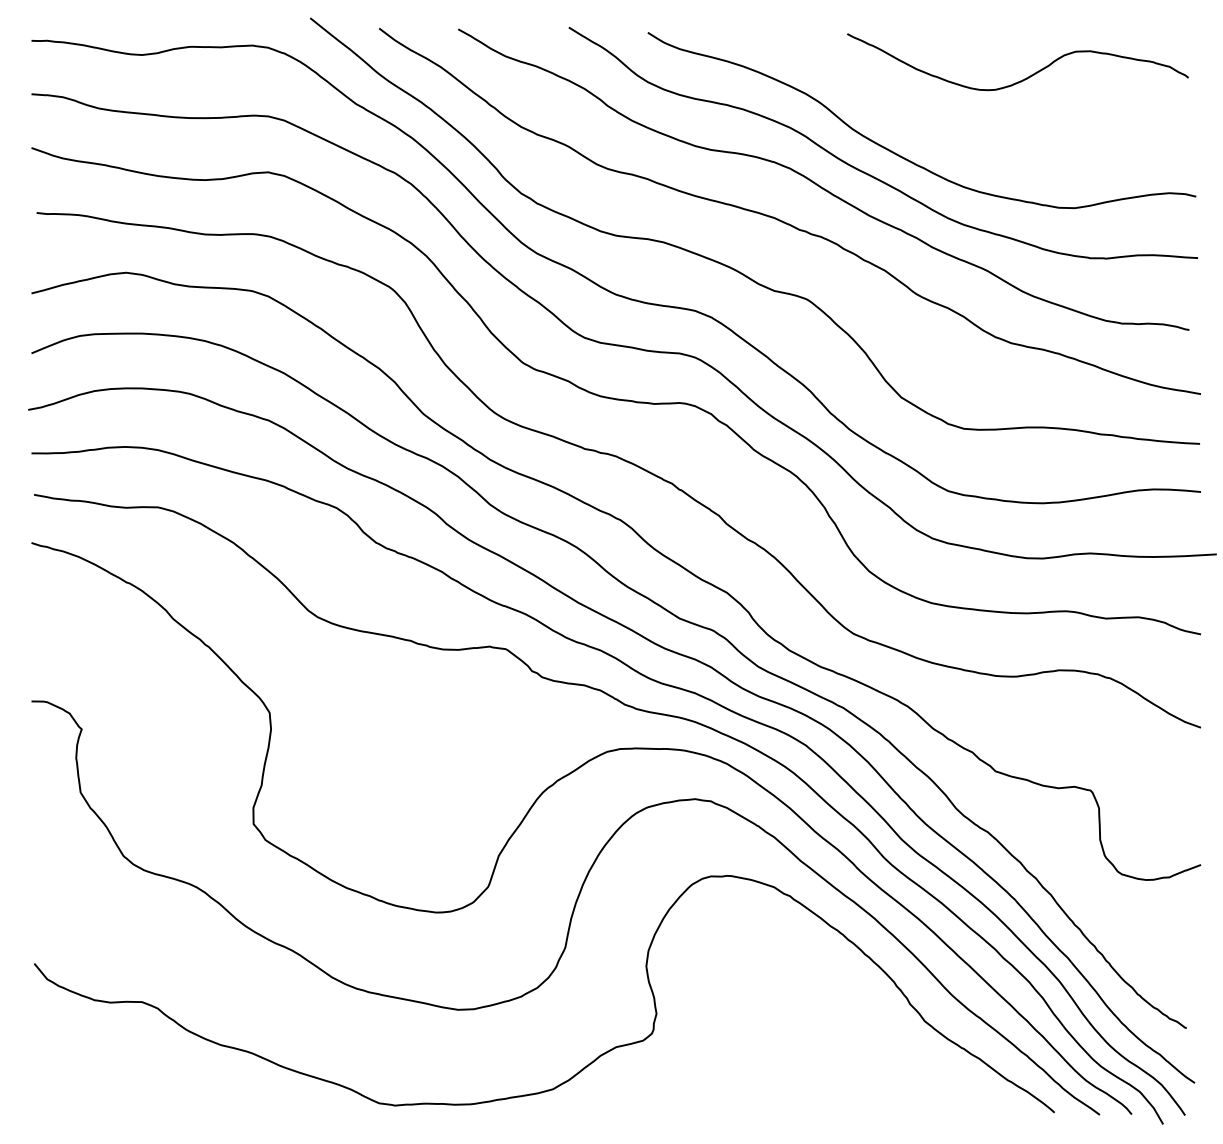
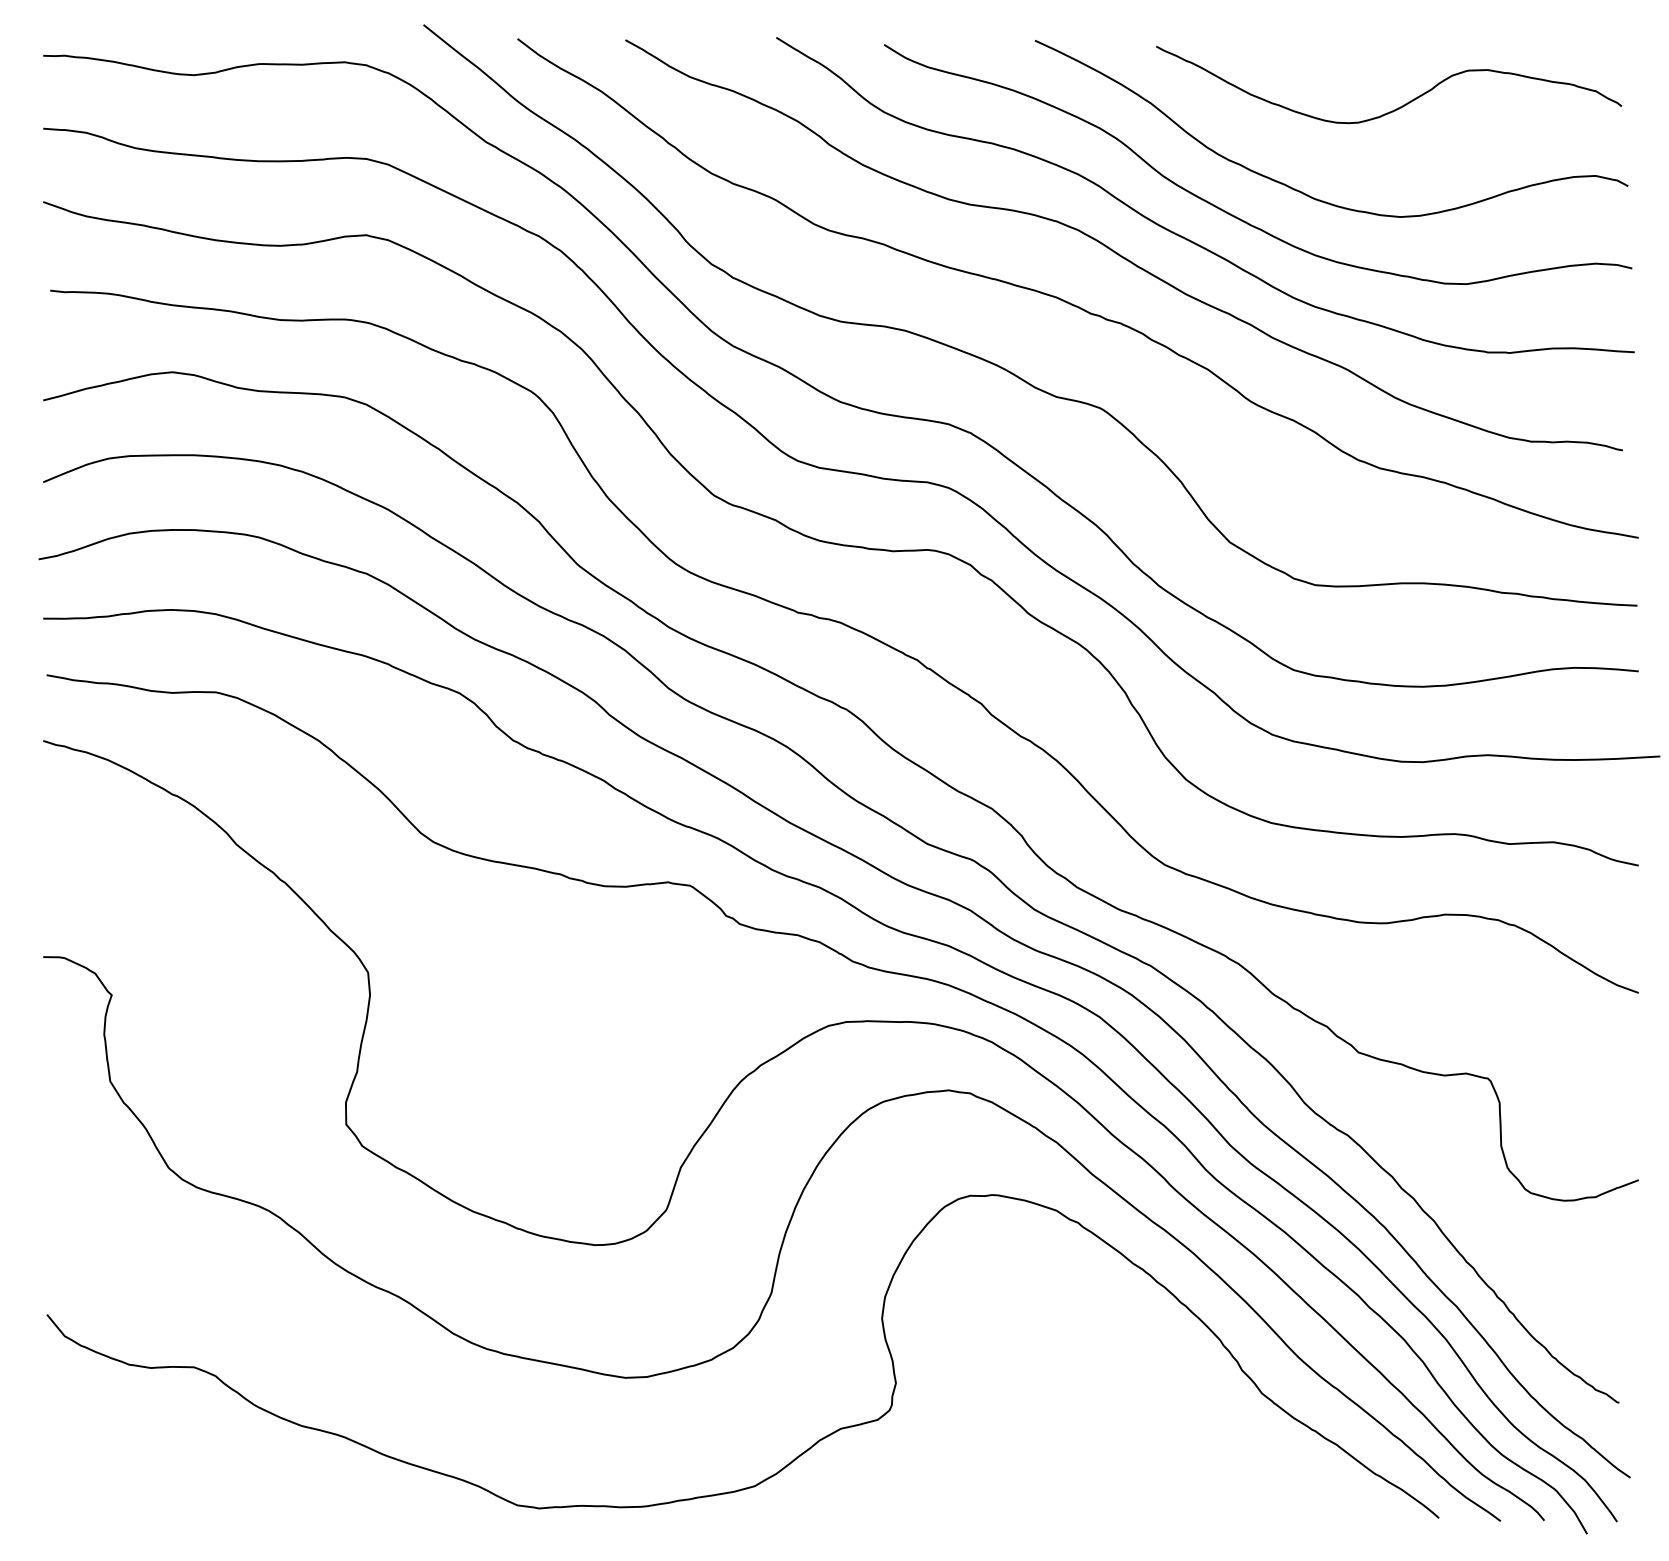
curve: (953, 139) -> (1301, 190), added

